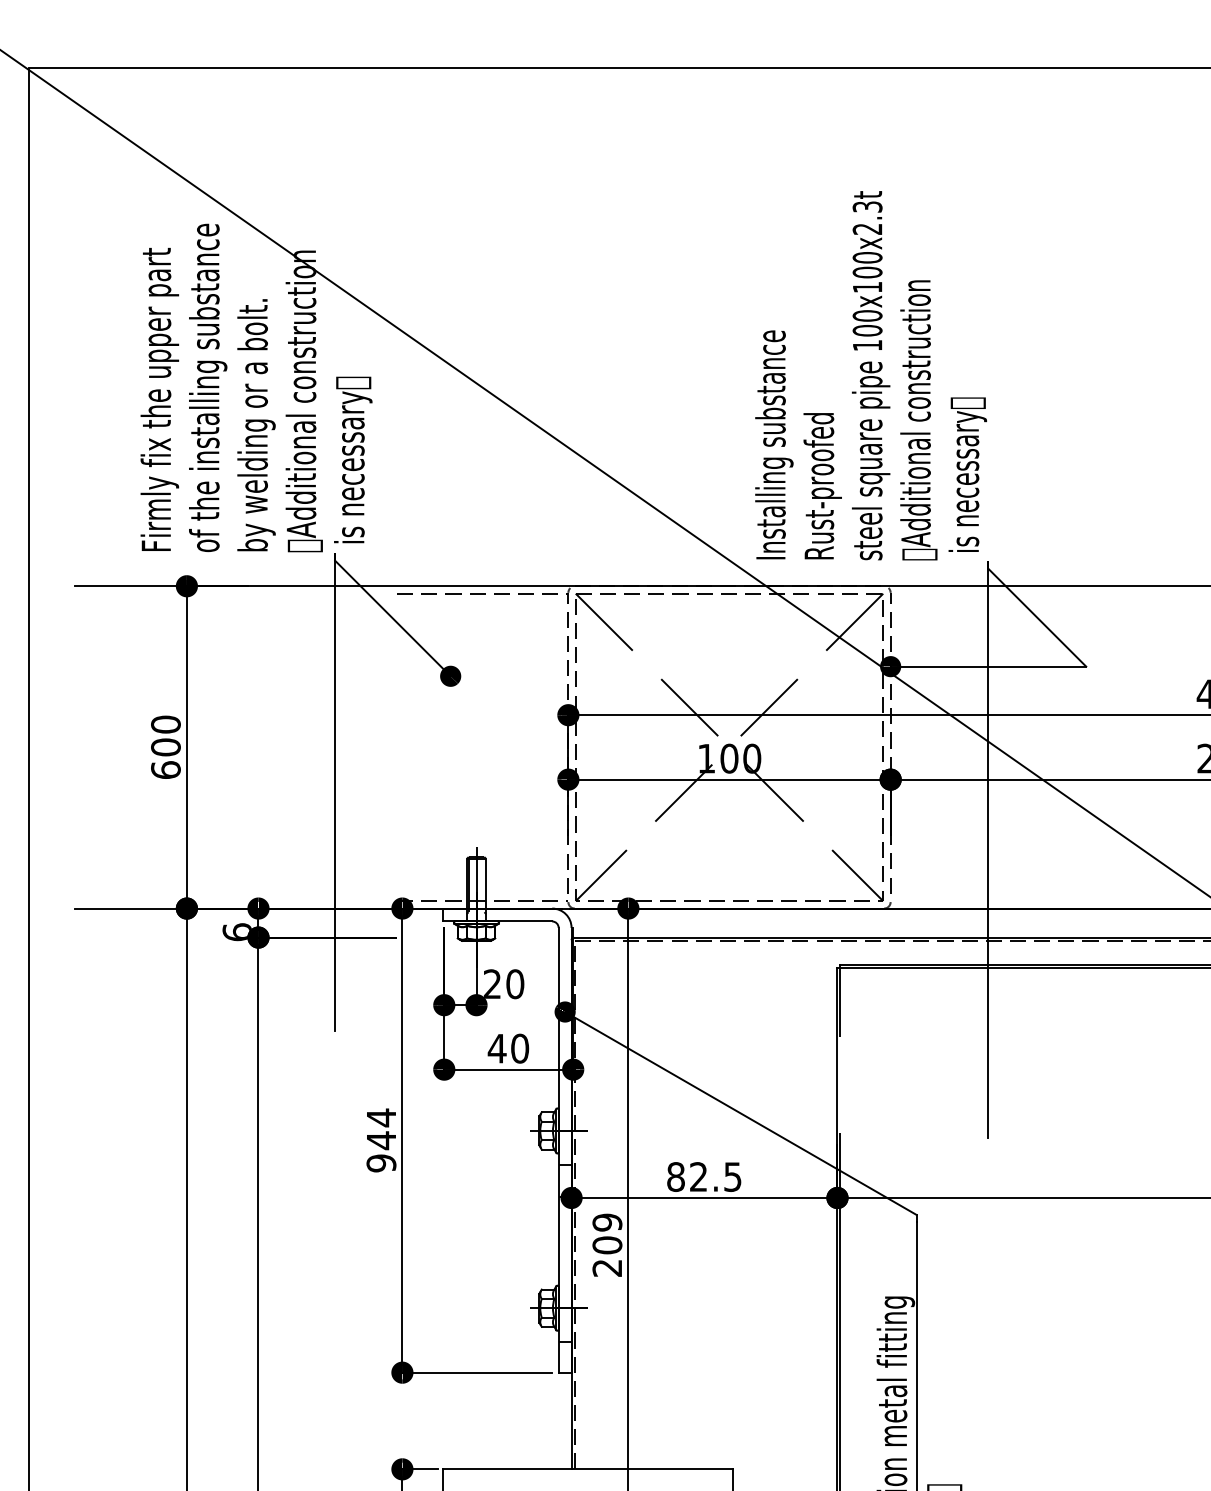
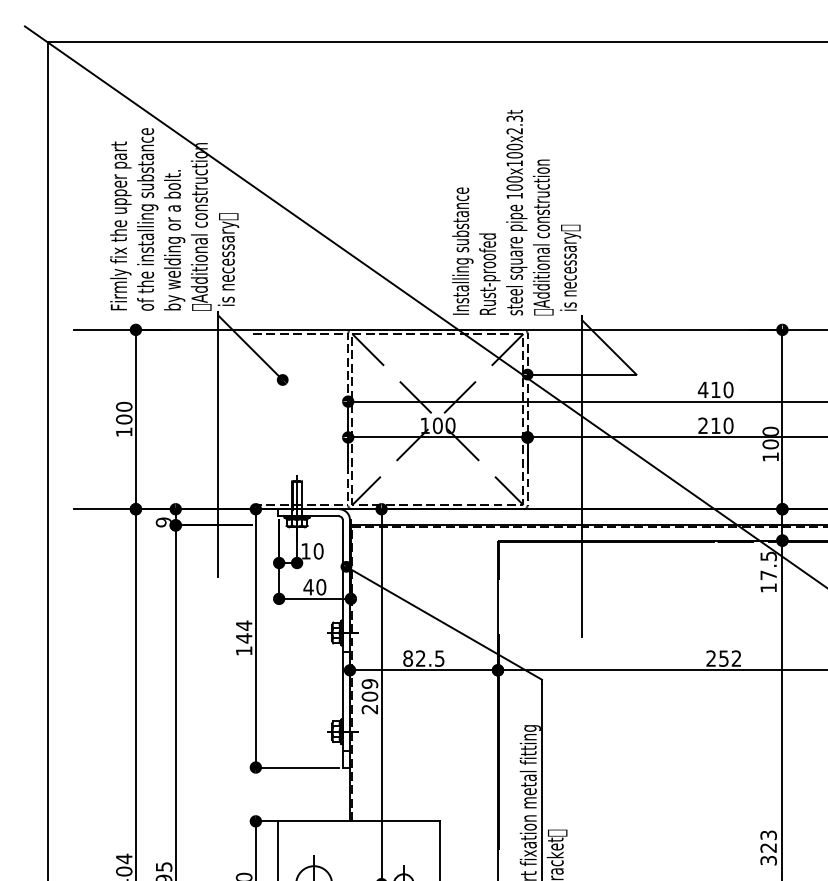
text: (166, 770) -> (124, 432), 600 -> 100
text: (236, 932) -> (163, 522), 6 -> 9
text: (491, 982) -> (305, 550), 20 -> 10
text: (380, 1164) -> (243, 651), 944 -> 144

